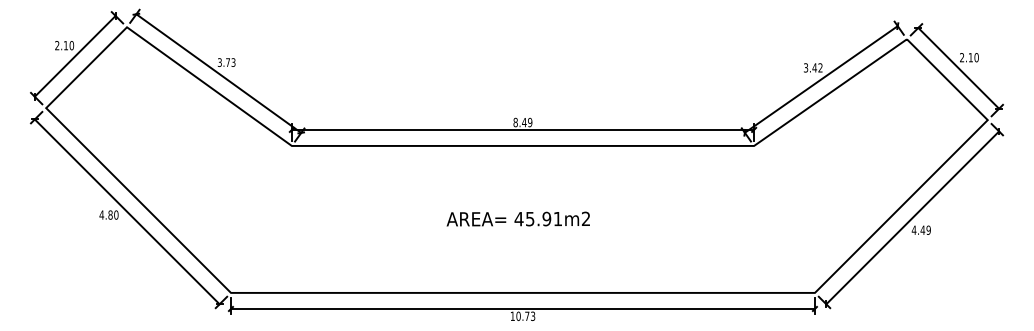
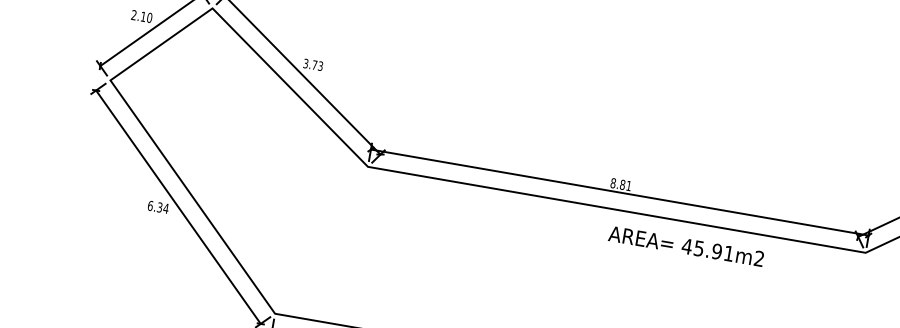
text: (527, 122) -> (626, 185), 8.49 -> 8.81
text: (108, 214) -> (157, 206), 4.80 -> 6.34
text: (517, 218) -> (685, 245), moved

